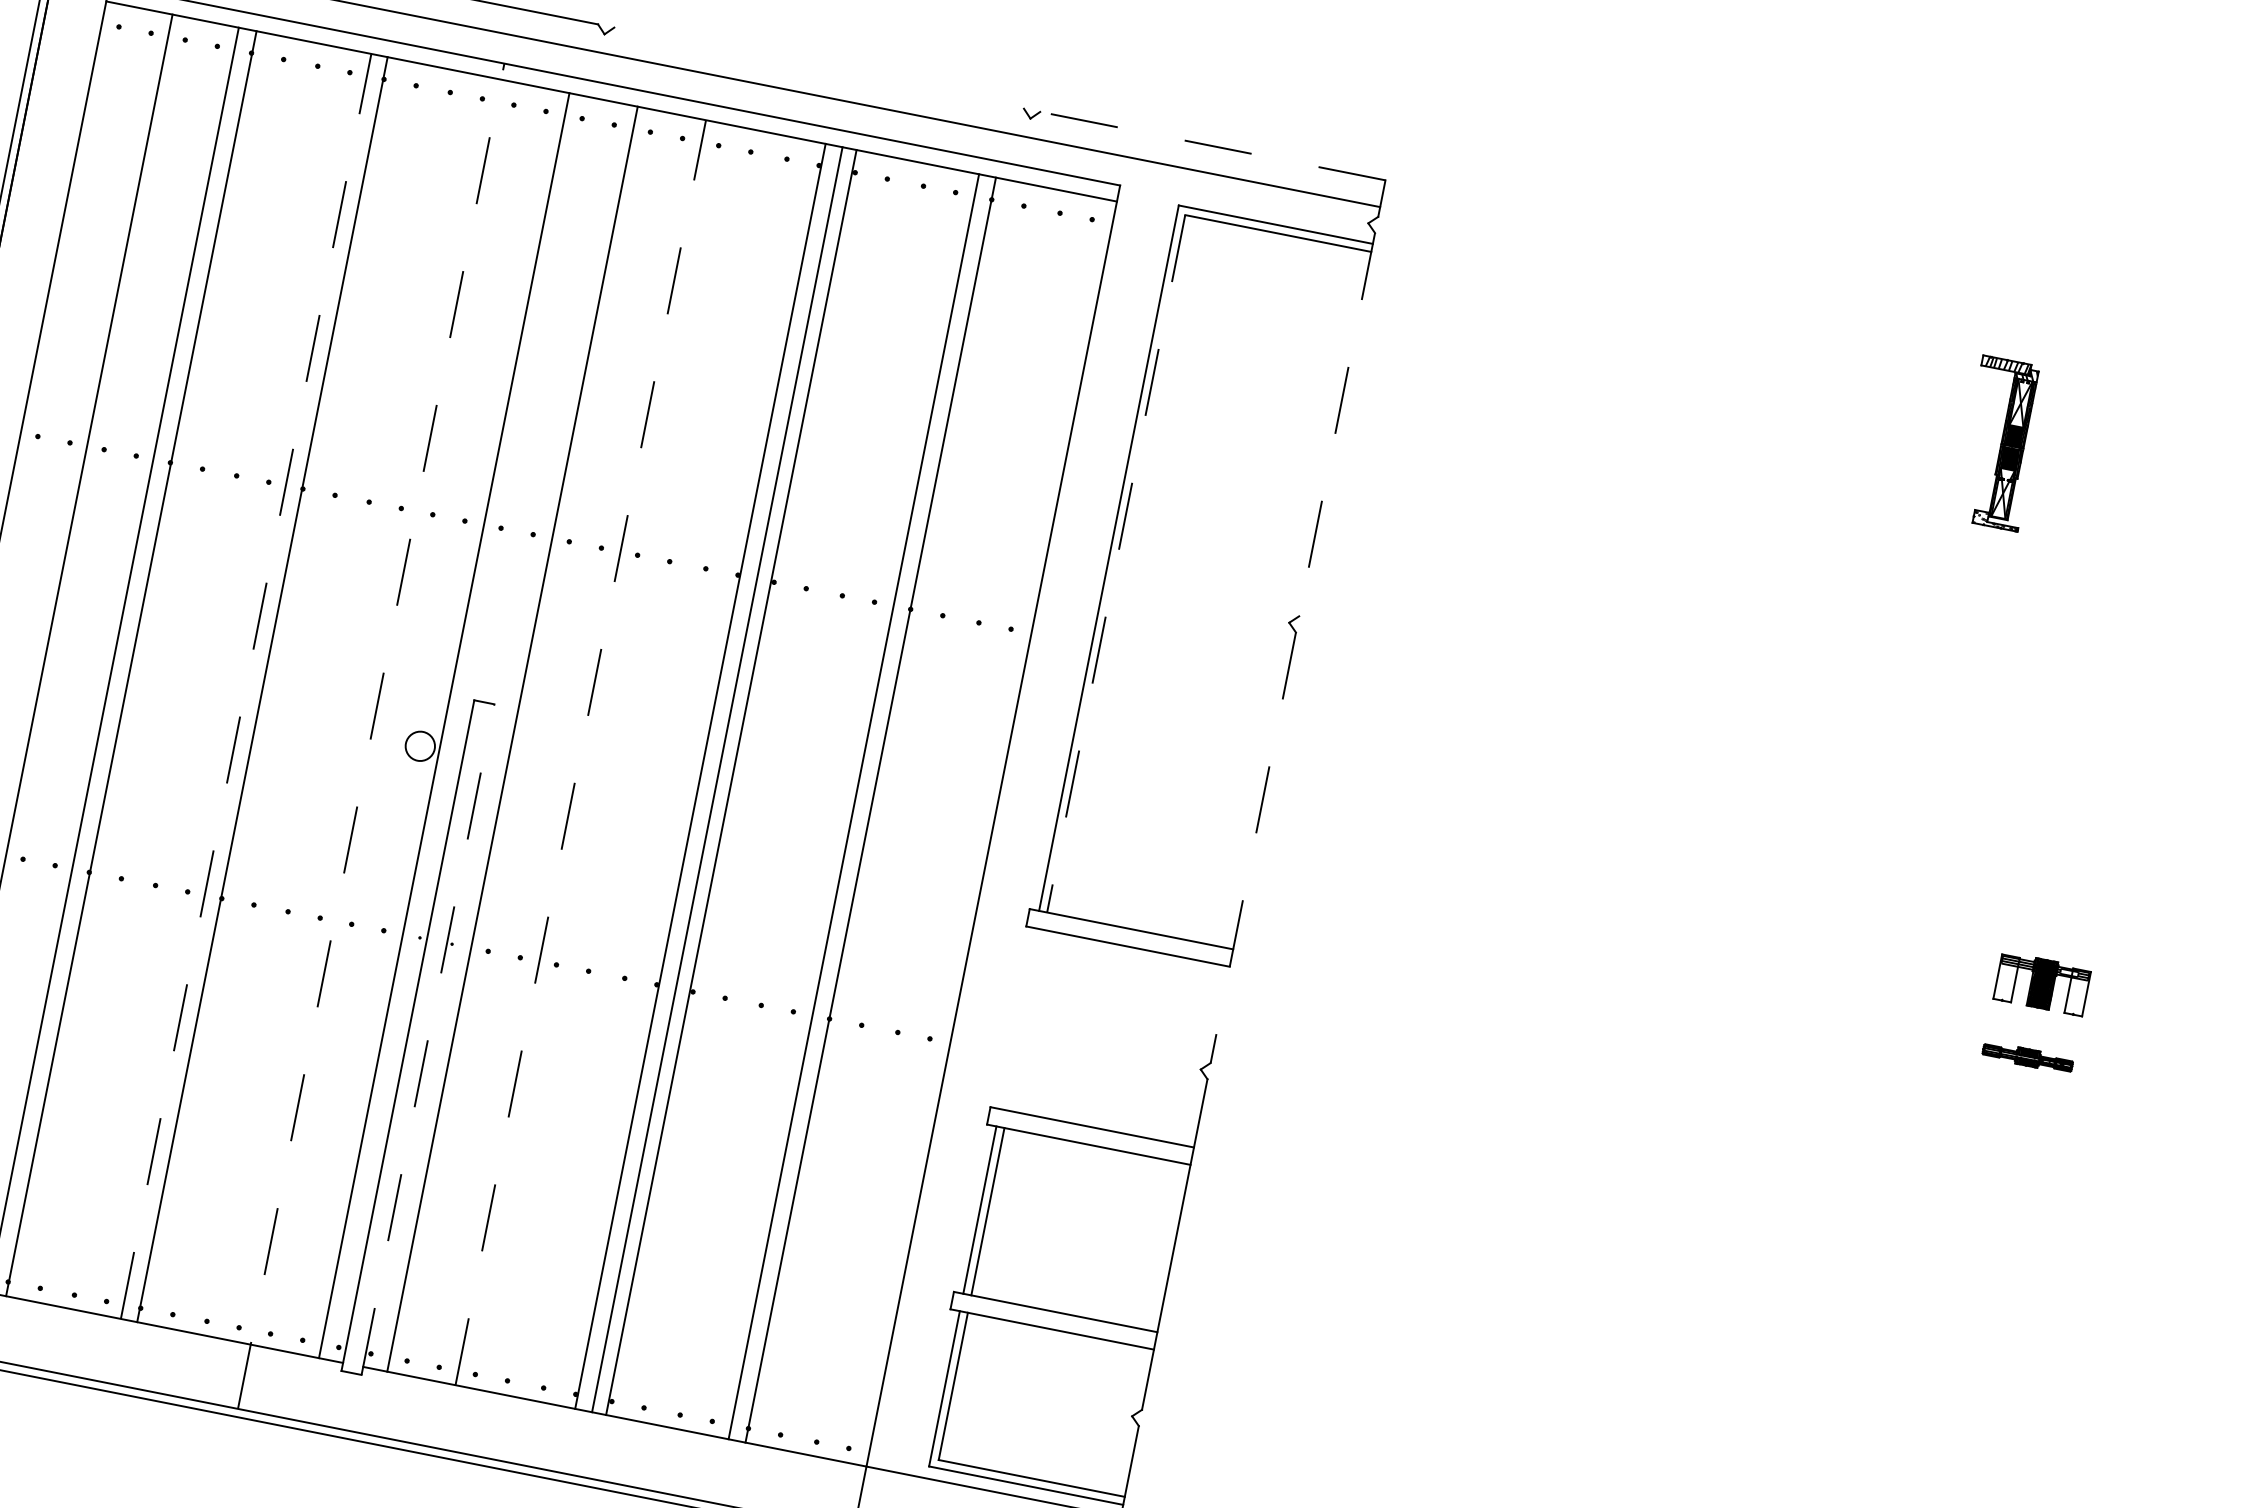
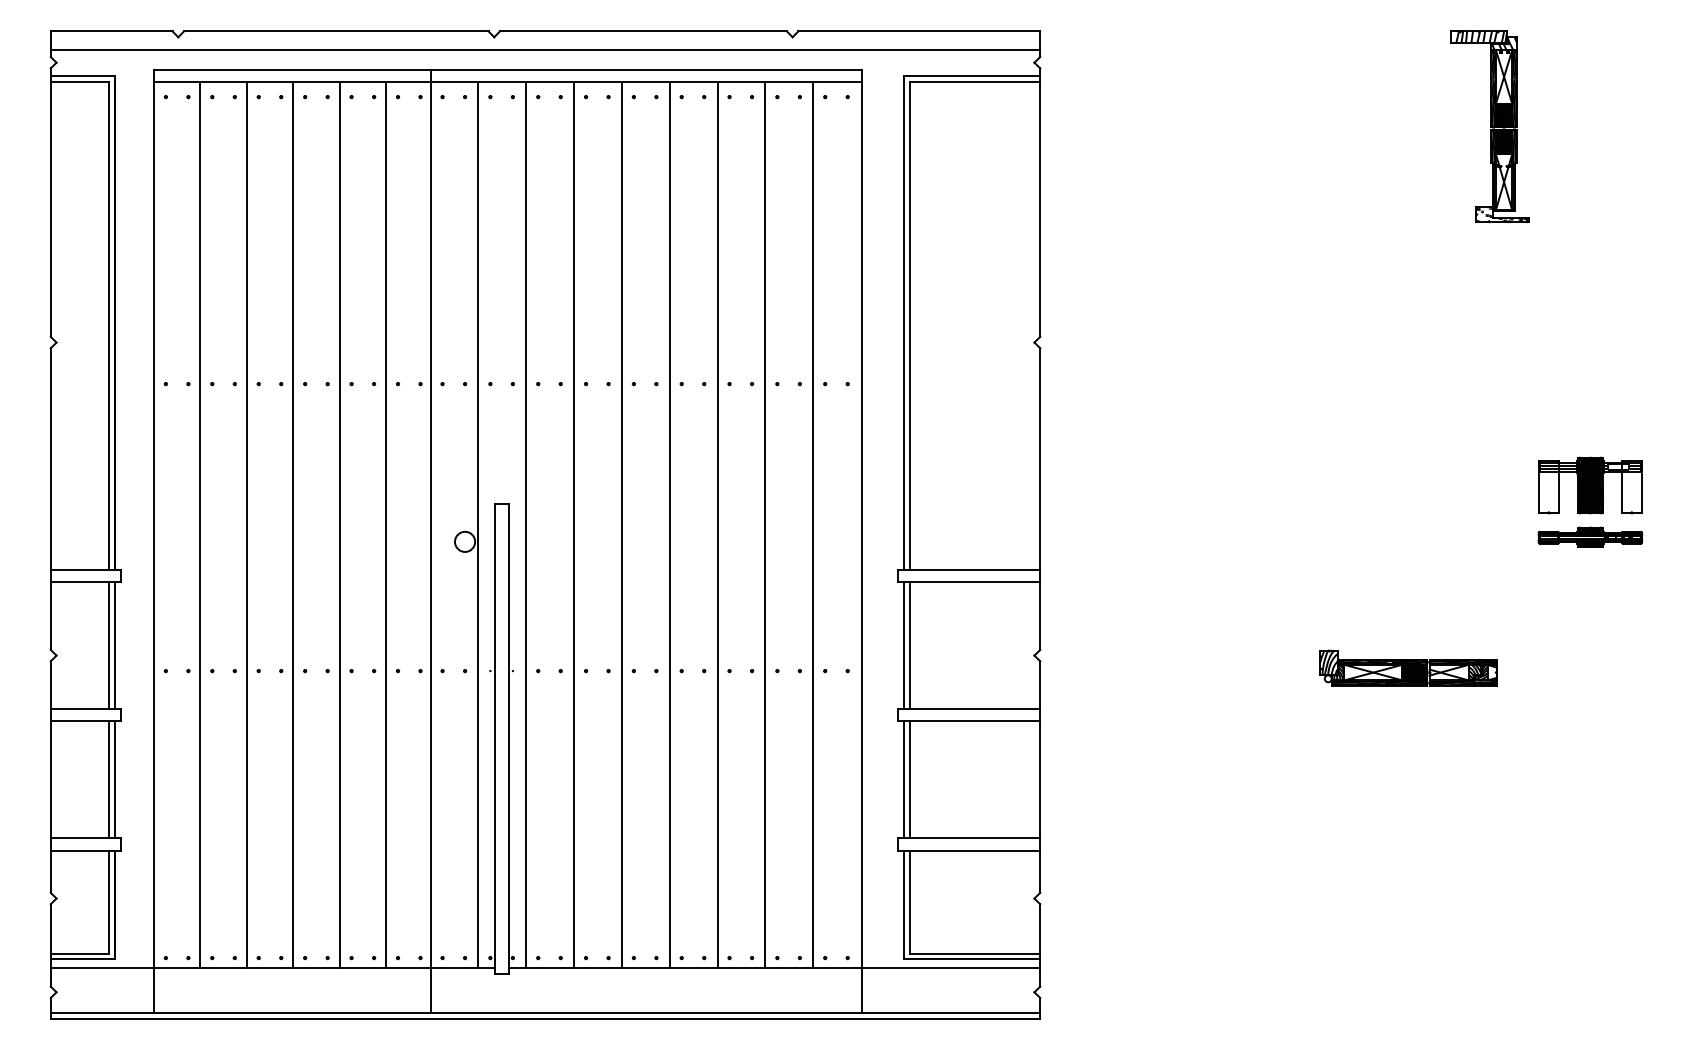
line: (817, 67) -> (642, 31), added
line: (1213, 146) -> (919, 31), dashed -> solid
line: (1337, 425) -> (1040, 203), dashed -> solid
part: (1999, 442) -> (1489, 126), size x1.67
line: (1115, 564) -> (909, 326), dashed -> solid
line: (131, 663) -> (293, 524), moved
line: (245, 686) -> (339, 524), dashed -> solid
line: (263, 689) -> (386, 524), moved
line: (371, 736) -> (430, 541), dashed -> solid
line: (581, 752) -> (574, 524), dashed -> solid
line: (699, 775) -> (621, 524), moved
line: (731, 782) -> (717, 524), moved
line: (871, 809) -> (813, 524), moved
line: (1253, 848) -> (1040, 499), dashed -> solid
part: (2042, 983) -> (1590, 485), size x1.67
line: (1018, 1018) -> (904, 645), added
line: (1025, 1019) -> (909, 645), added
line: (428, 1039) -> (509, 738), dashed -> solid
part: (2028, 1056) -> (1590, 536), size x1.67
part: (1731, 1192) -> (1408, 667), added

